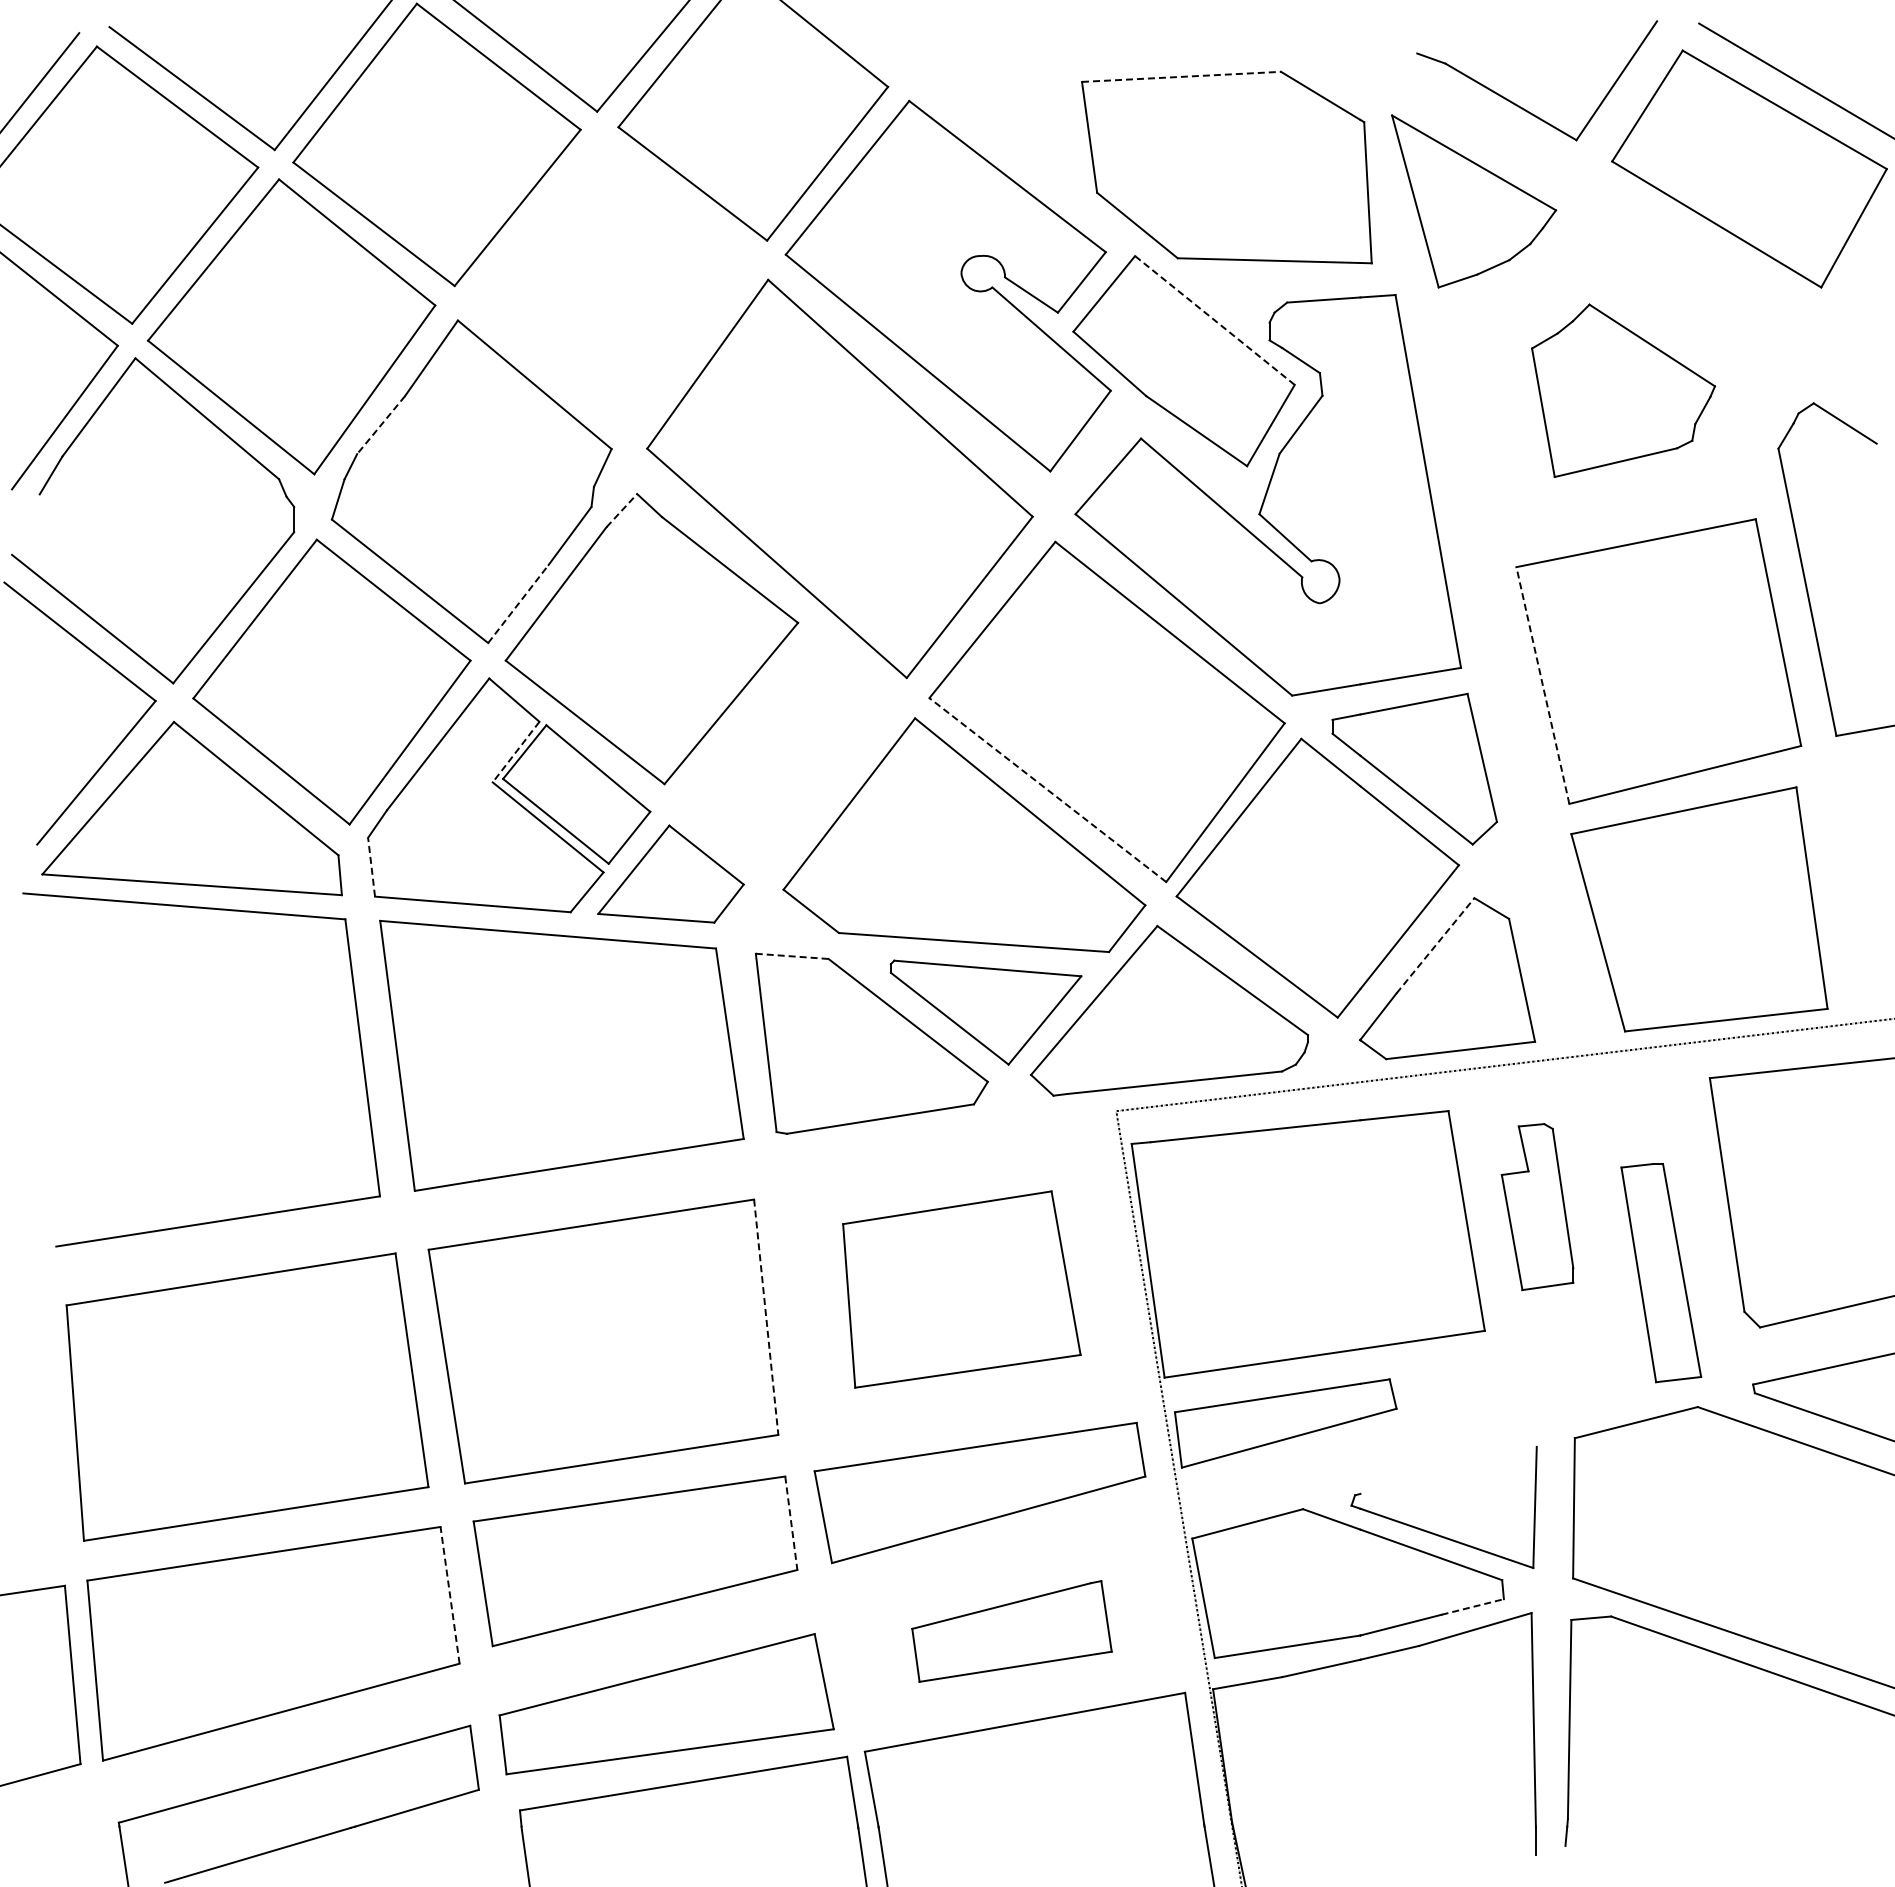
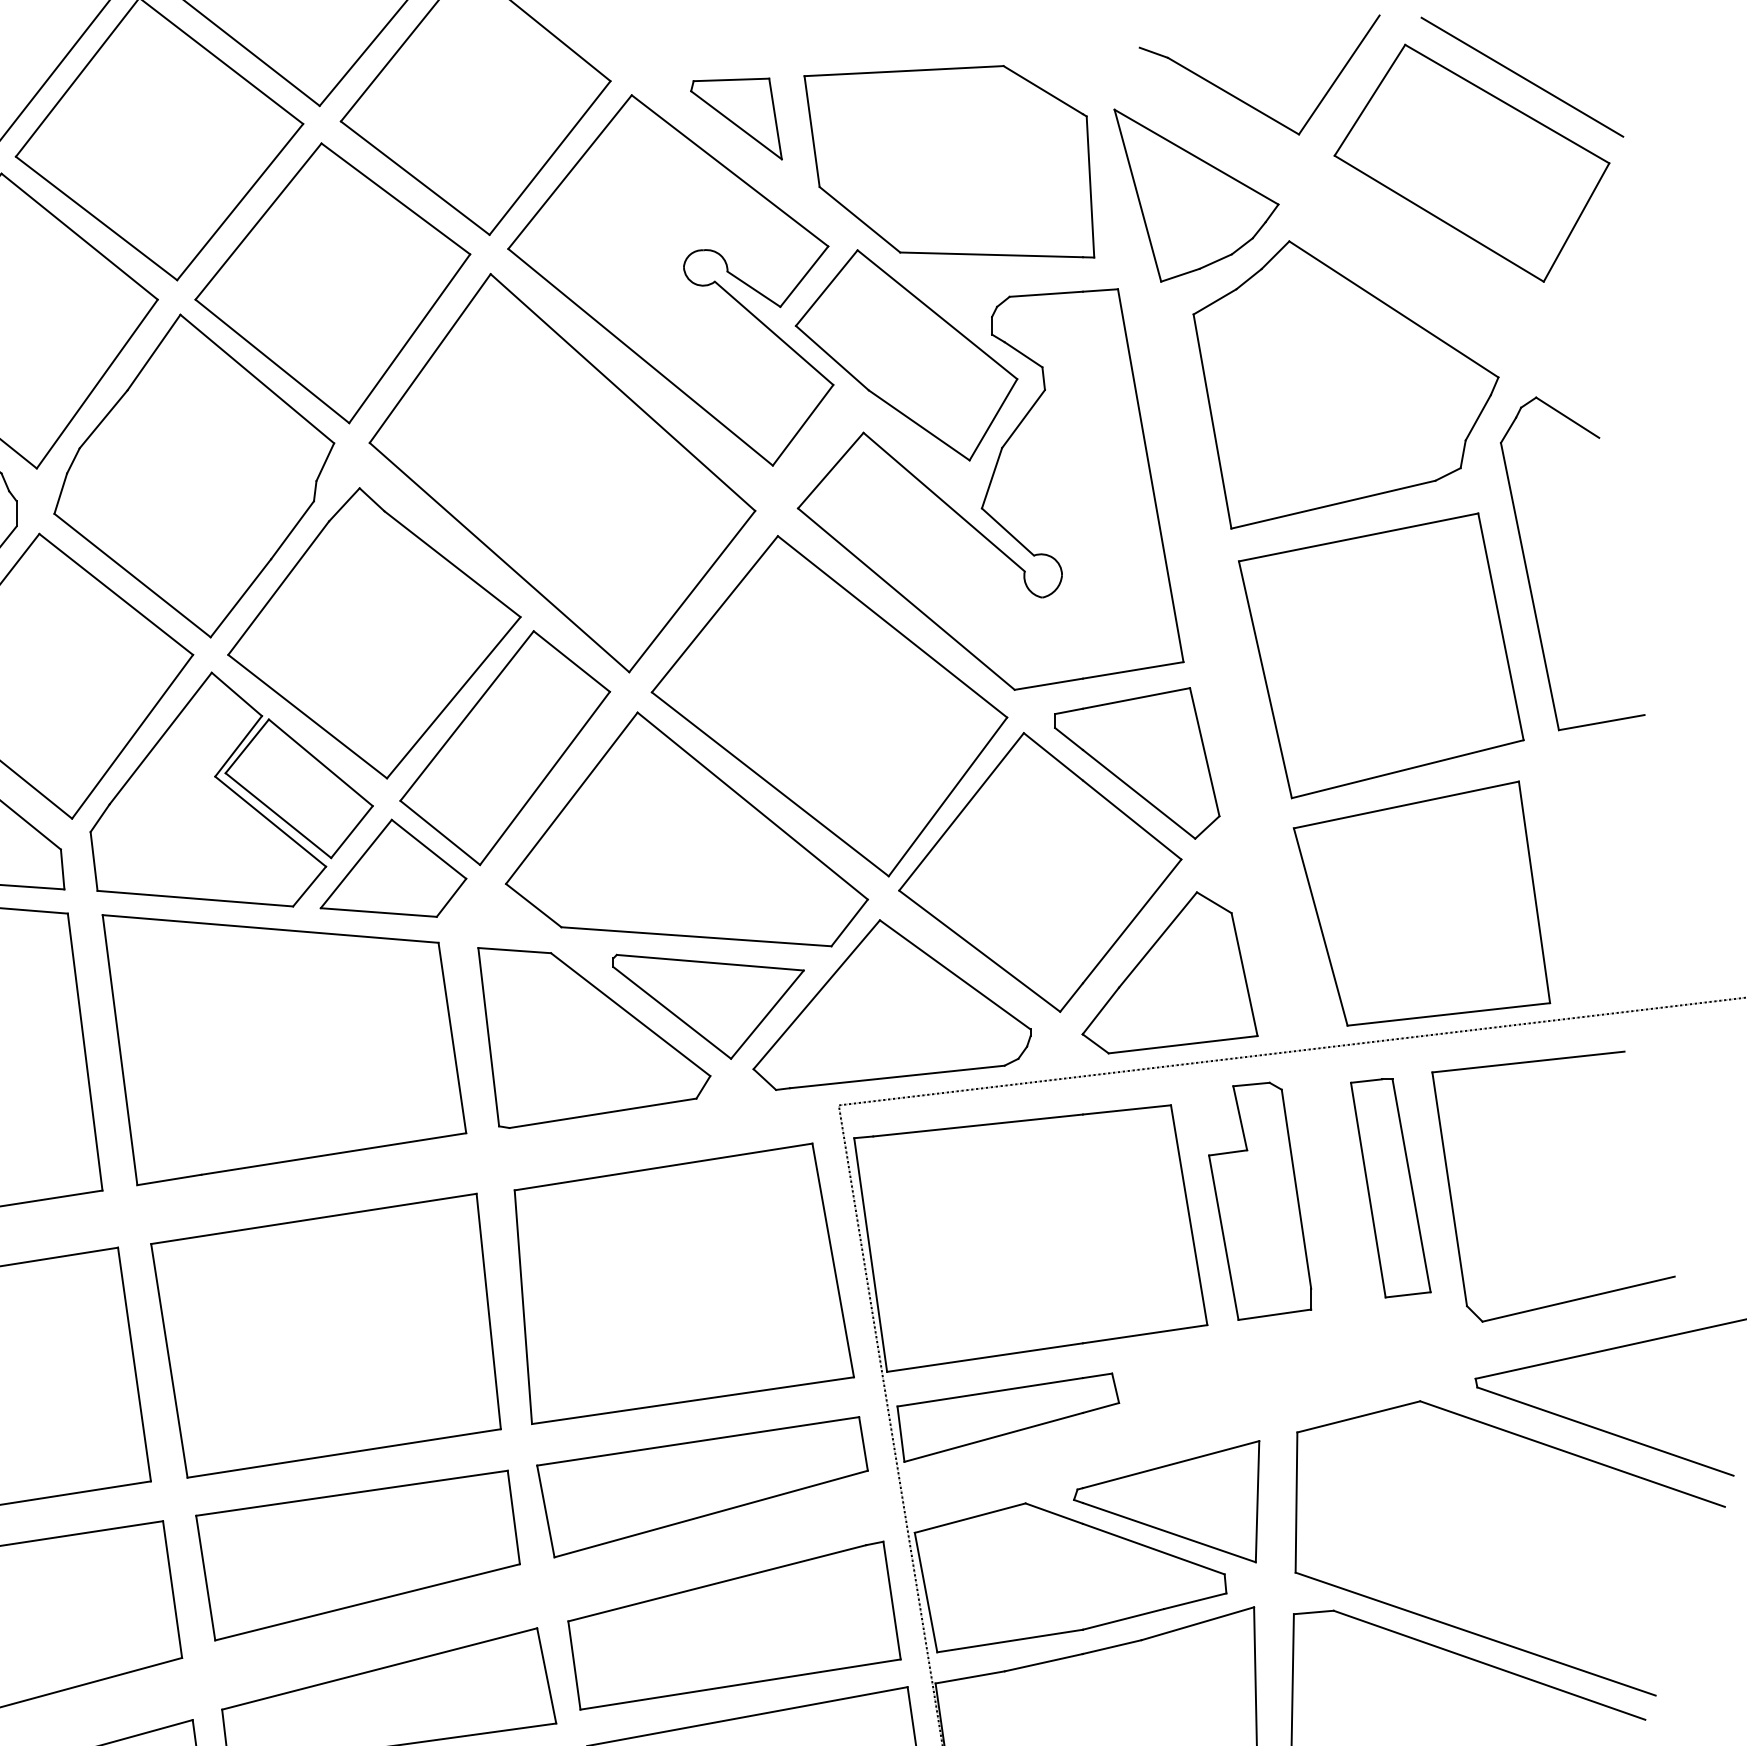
line: (1181, 76) -> (904, 70), dashed -> solid
part: (1013, 124) -> (736, 118), added
part: (609, 288) -> (332, 282), added
line: (1214, 320) -> (937, 314), dashed -> solid
part: (1623, 390) -> (1346, 384), size x1.67
line: (381, 425) -> (104, 419), dashed -> solid
line: (621, 510) -> (344, 504), dashed -> solid
line: (518, 603) -> (241, 597), dashed -> solid
line: (1542, 685) -> (1265, 679), dashed -> solid
line: (515, 752) -> (238, 746), dashed -> solid
part: (782, 753) -> (505, 747), added
line: (1047, 790) -> (770, 784), dashed -> solid
line: (371, 867) -> (94, 861), dashed -> solid
line: (1435, 945) -> (1158, 939), dashed -> solid
line: (791, 956) -> (514, 950), dashed -> solid
part: (1537, 1206) -> (1260, 1200), size x1.43
part: (1661, 1273) -> (1391, 1188), moved
part: (961, 1289) -> (684, 1283), size x1.43
line: (766, 1317) -> (489, 1311), dashed -> solid
line: (1448, 1469) -> (1171, 1463), added
line: (791, 1523) -> (514, 1517), dashed -> solid
line: (450, 1594) -> (173, 1588), dashed -> solid
line: (1473, 1606) -> (1196, 1600), dashed -> solid
part: (1011, 1631) -> (734, 1625), size x1.67

